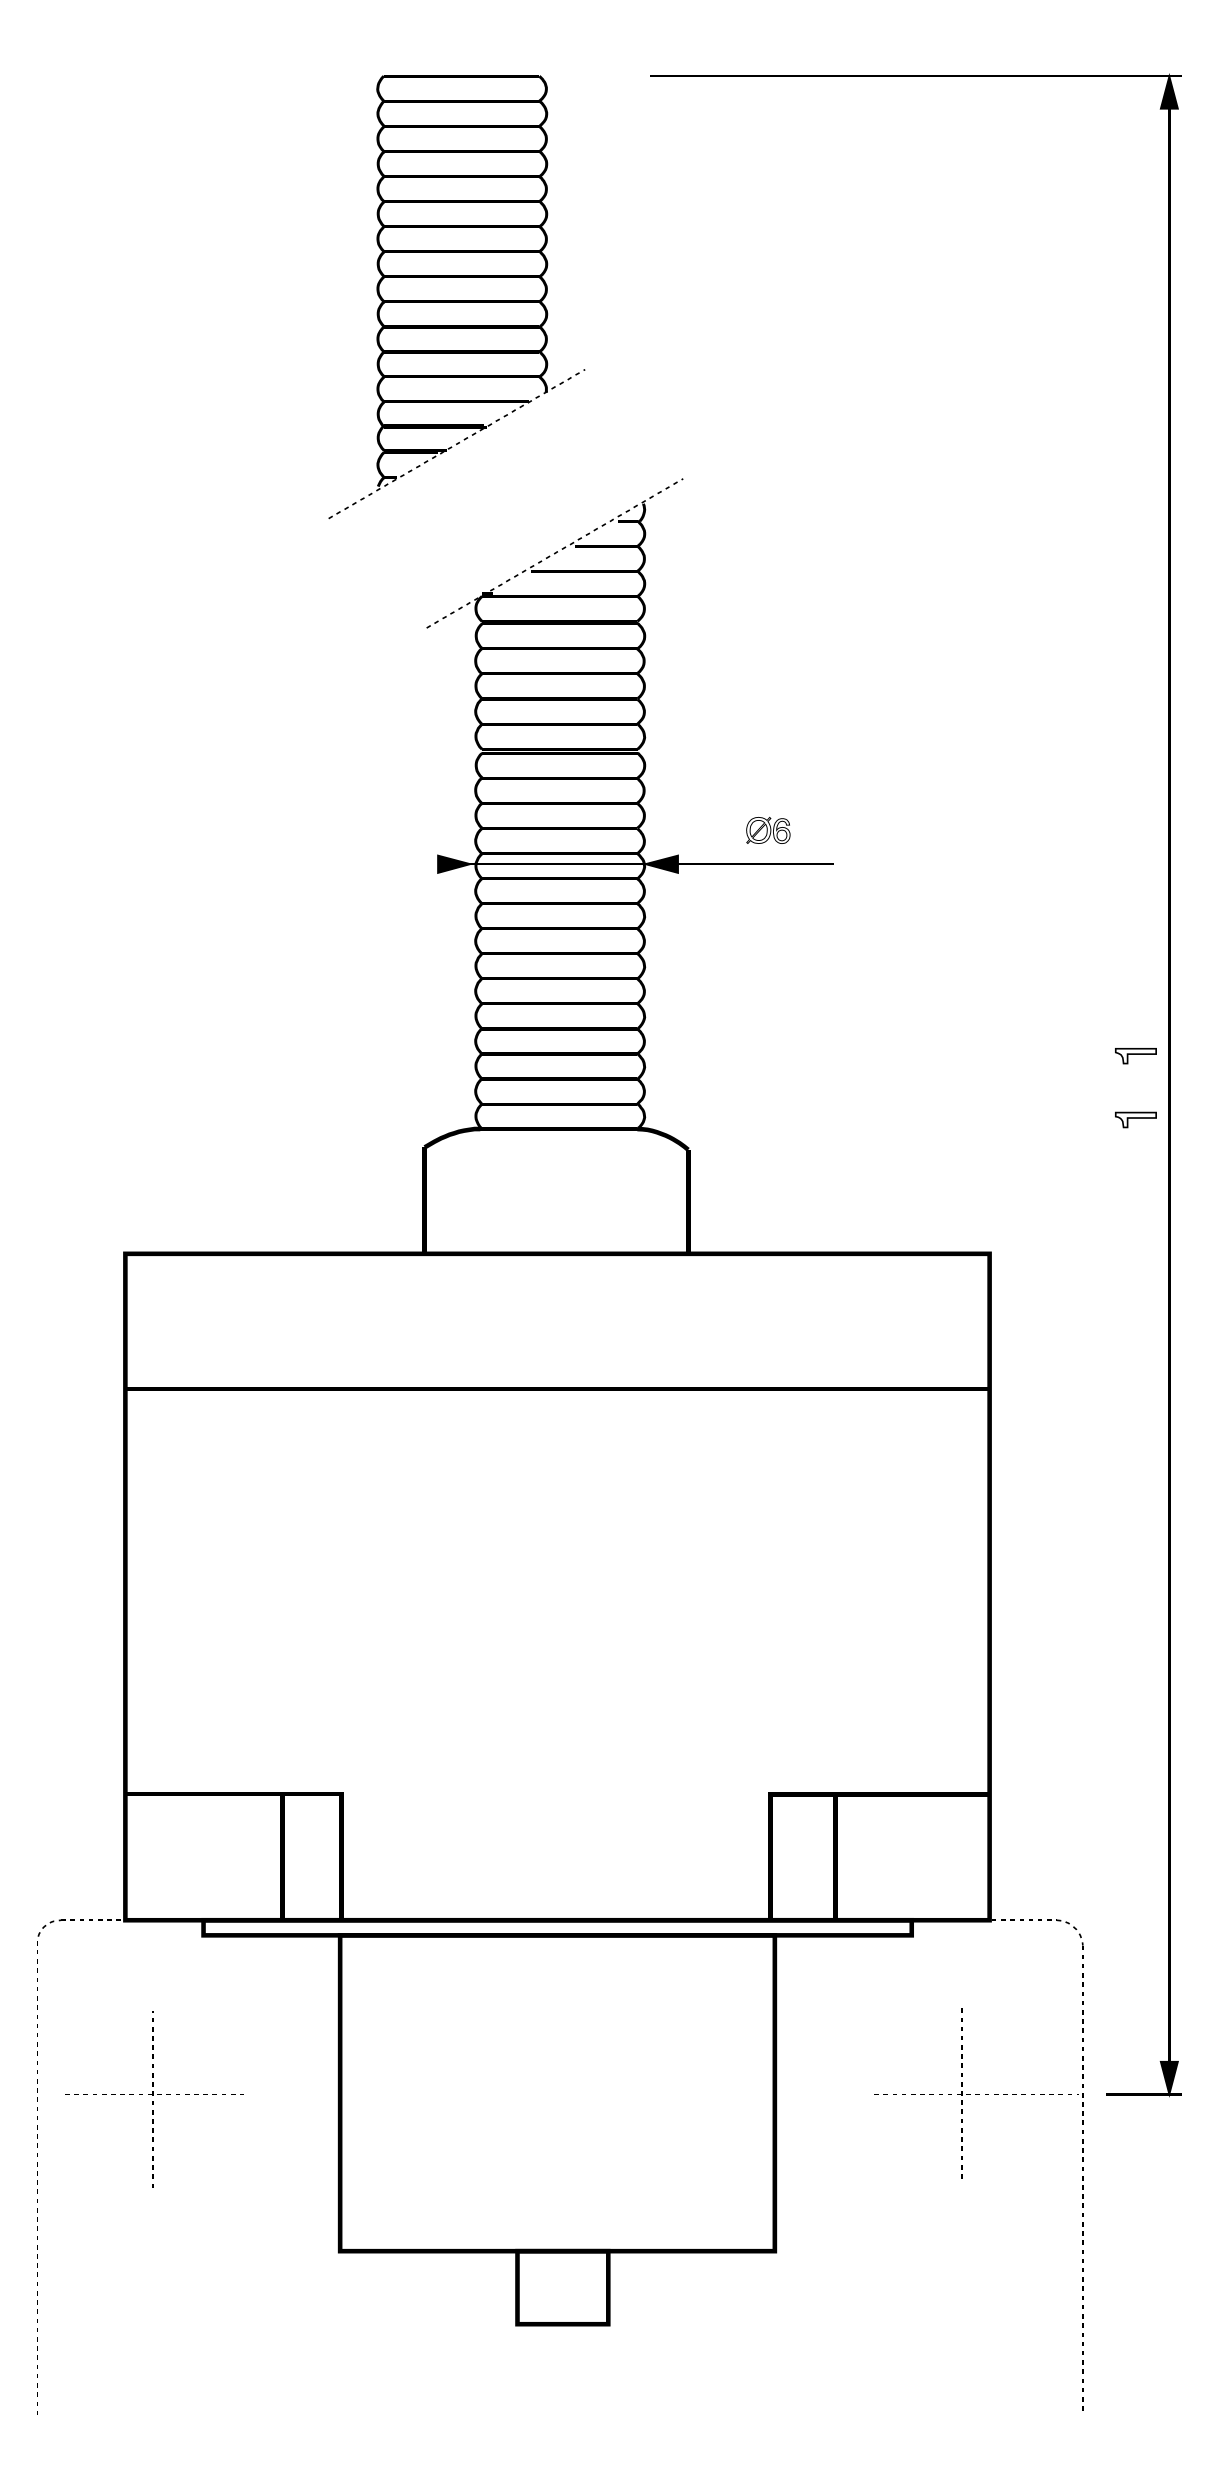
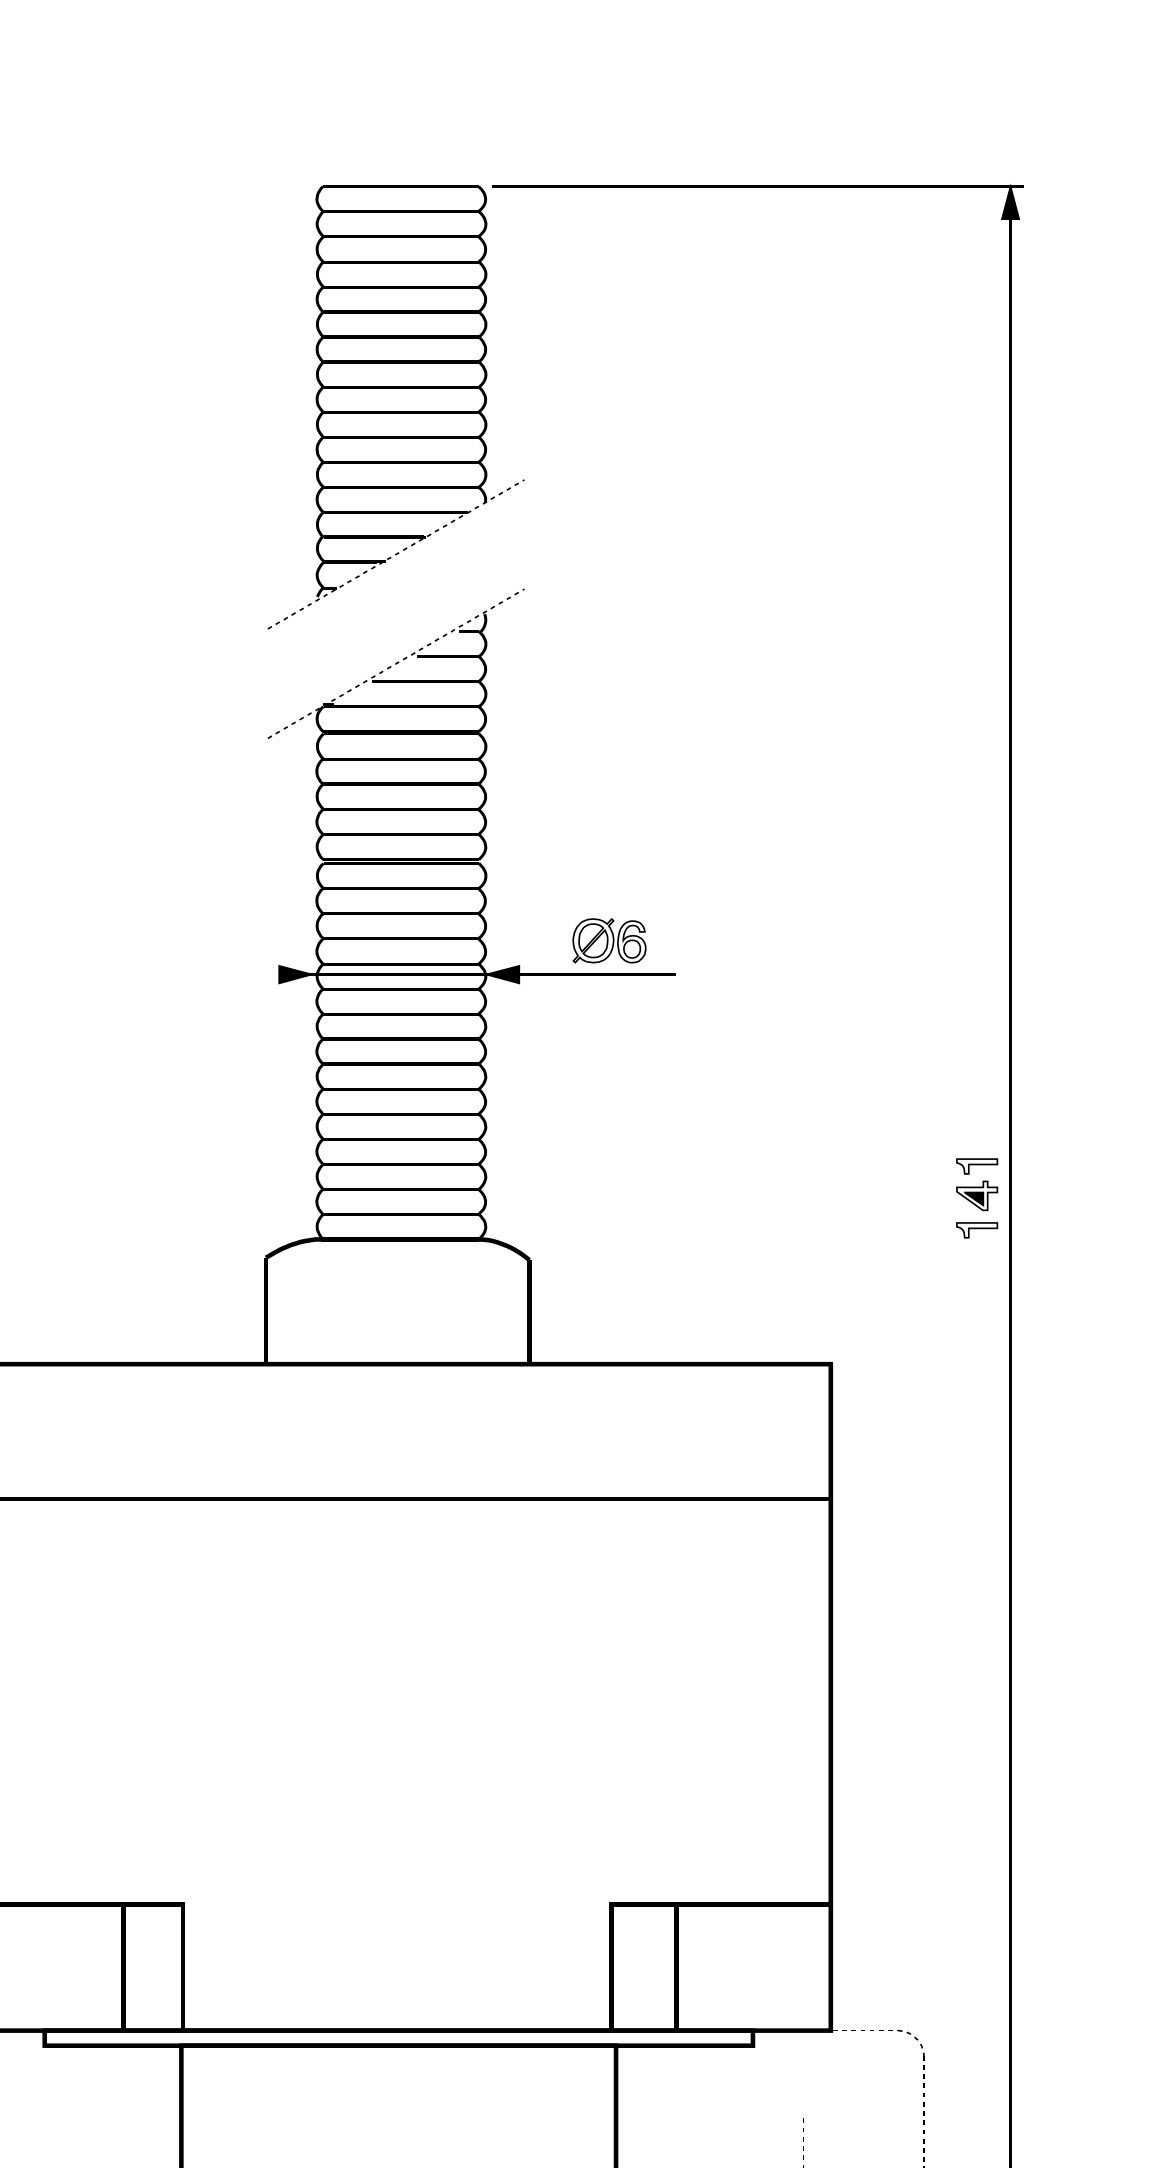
part: (456, 297) -> (395, 407), moved
part: (768, 830) -> (609, 940), size x1.67
part: (1135, 1085) -> (976, 1195), added

